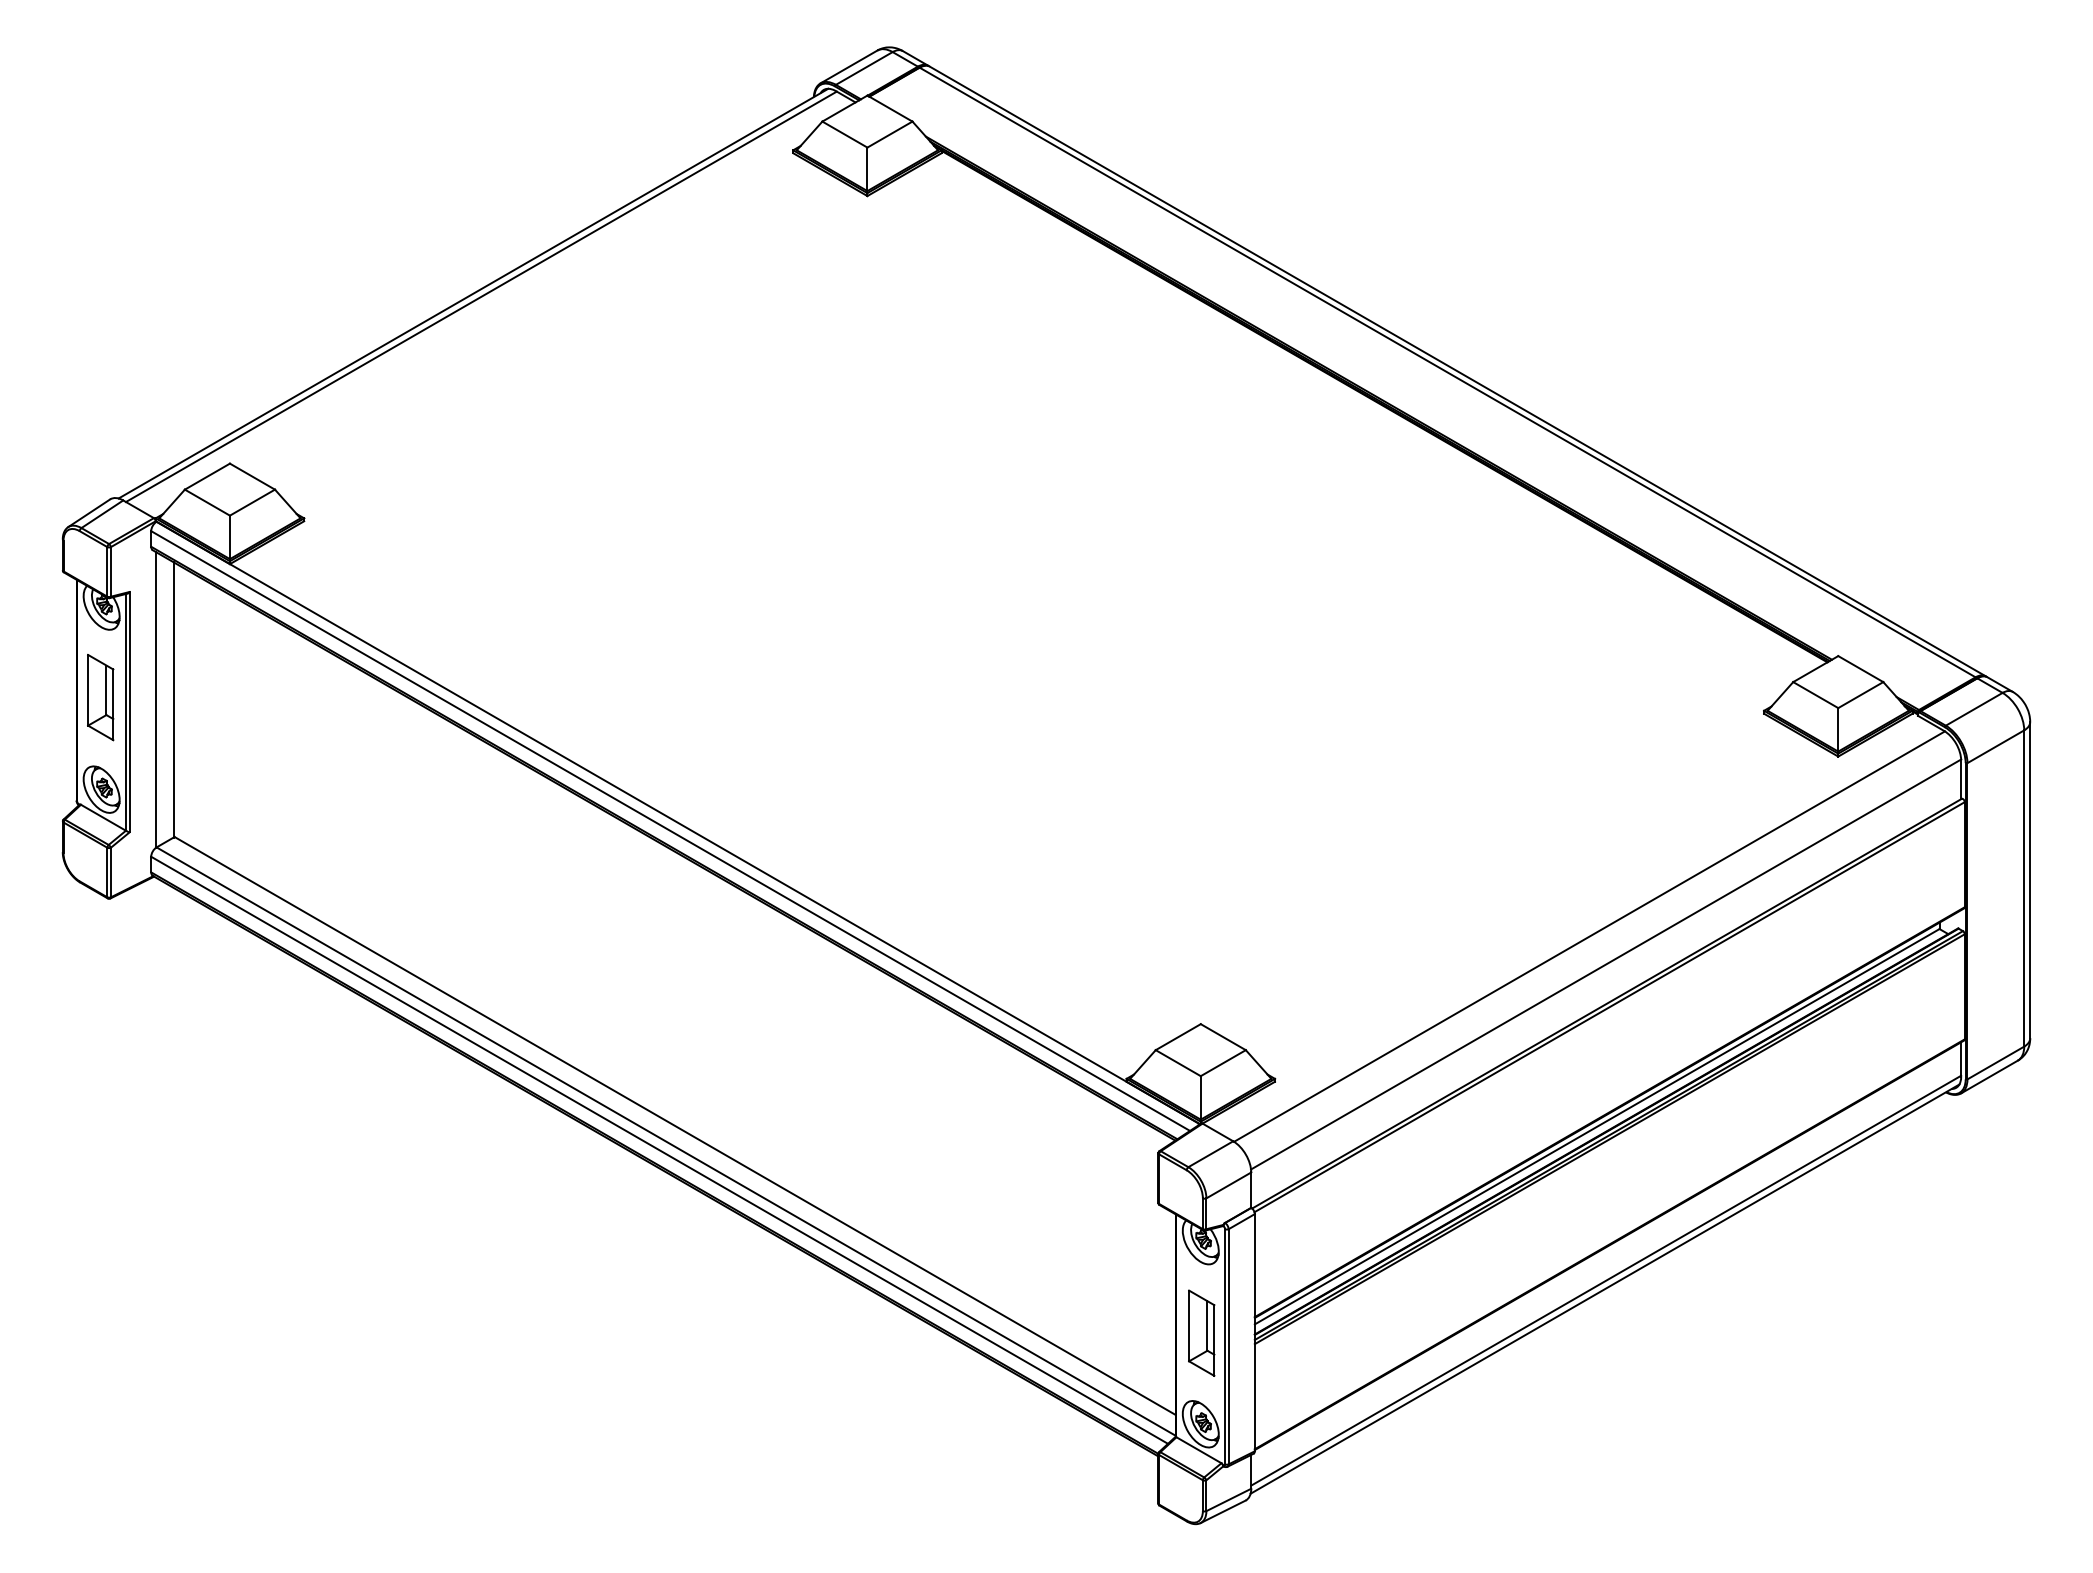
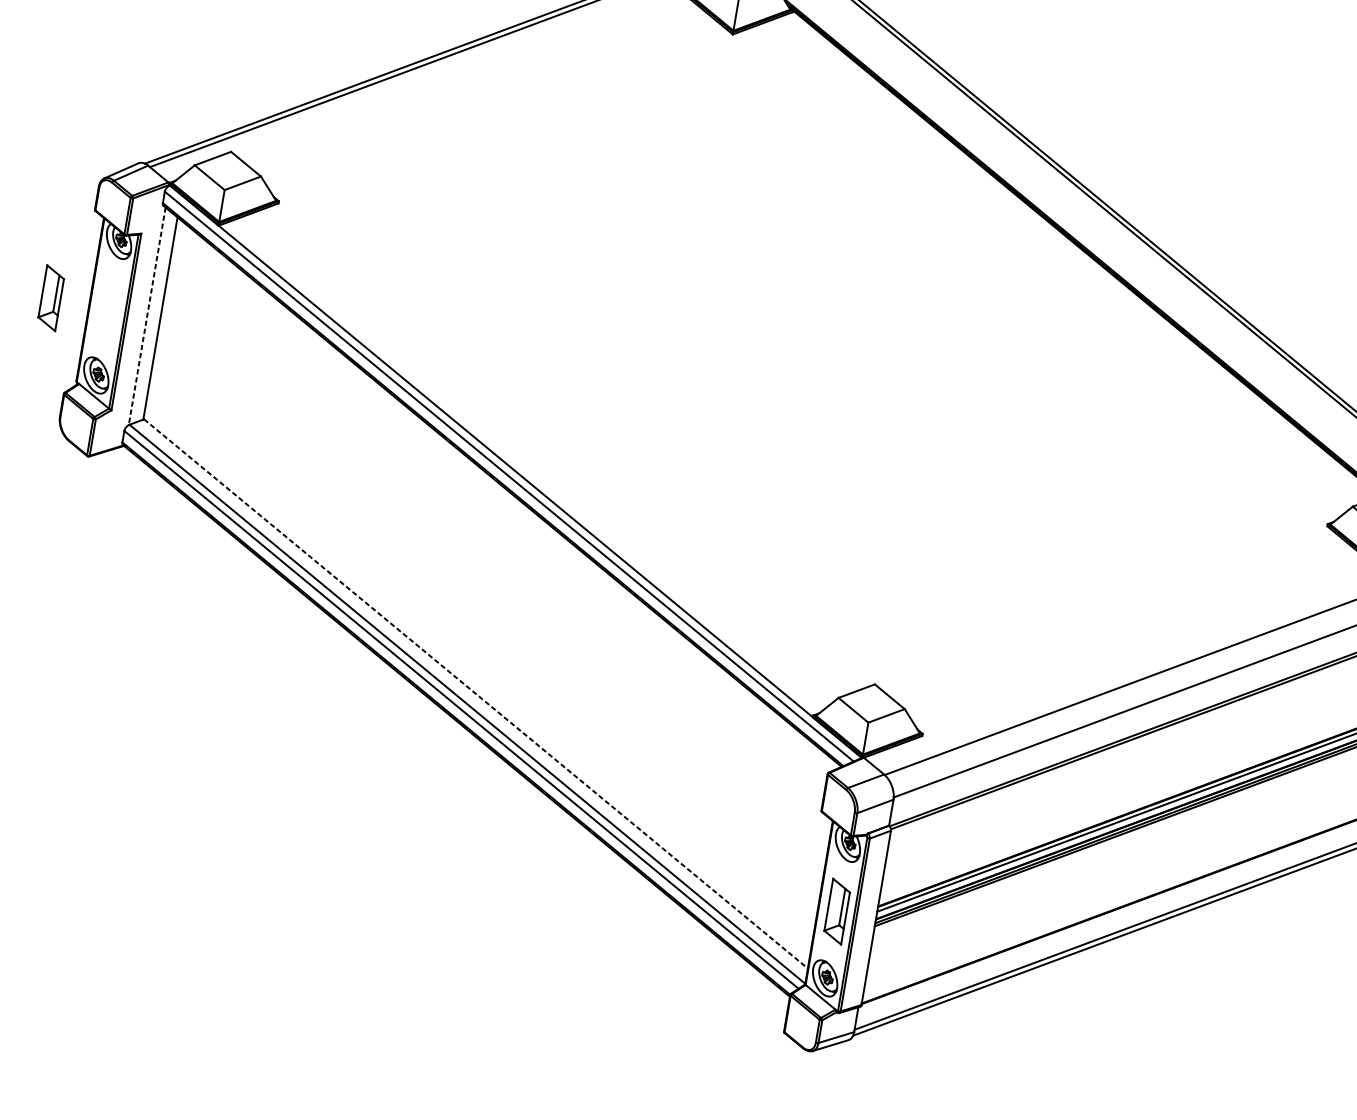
part: (100, 697) -> (51, 298), moved
line: (155, 700) -> (146, 316), solid -> dashed
line: (675, 1125) -> (476, 693), solid -> dashed

